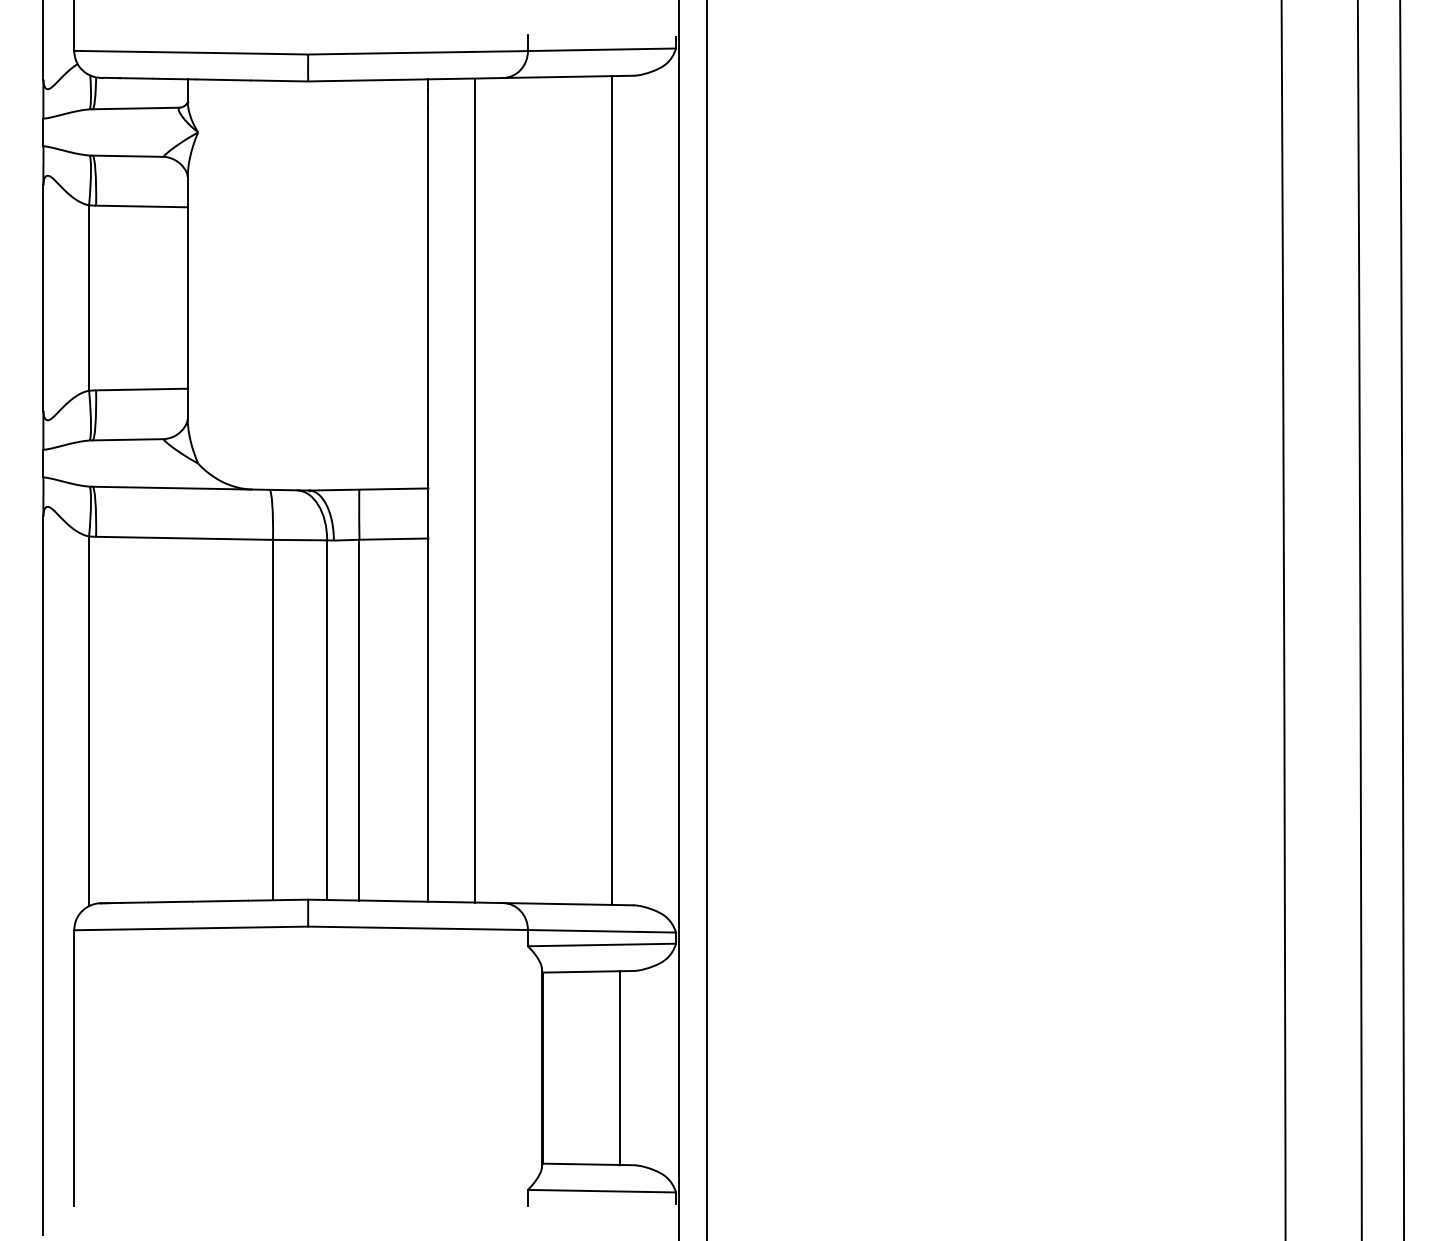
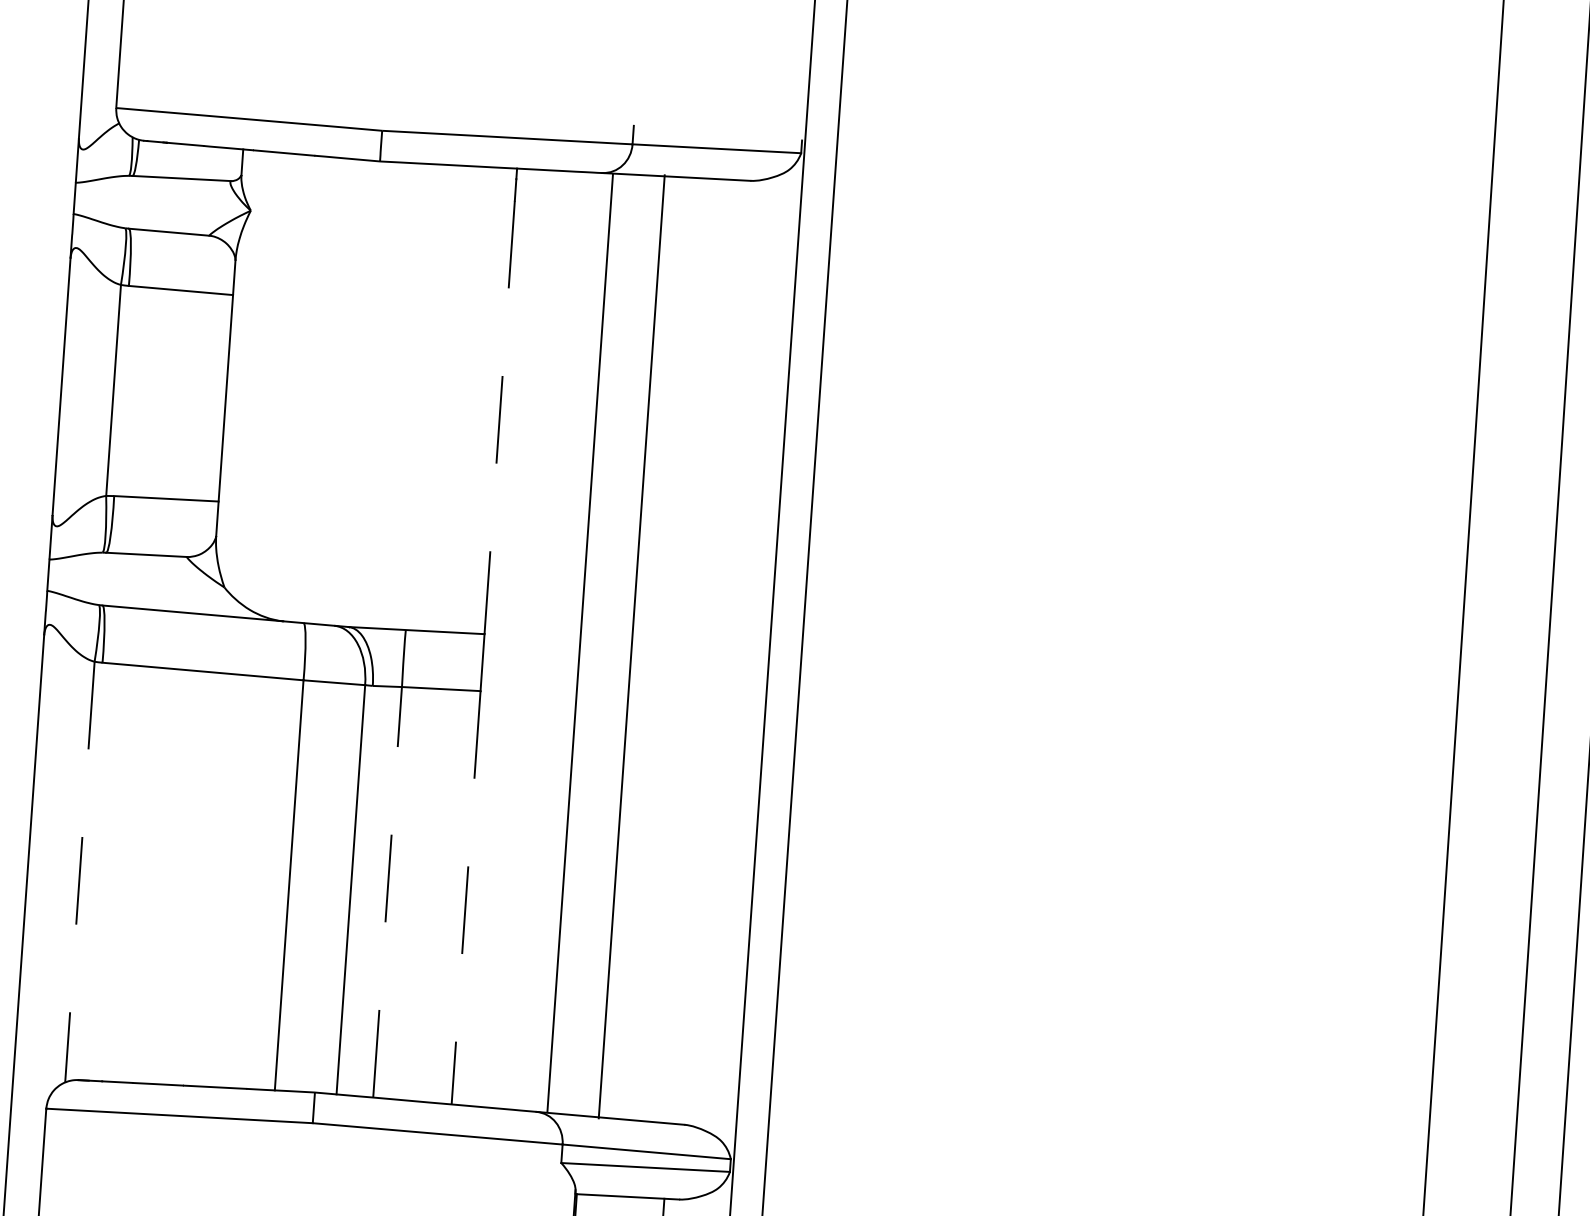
line: (428, 298) -> (499, 418), solid -> dashed
line: (474, 490) -> (580, 643), moved
line: (611, 490) -> (631, 646), moved
line: (359, 719) -> (387, 891), solid -> dashed
line: (428, 720) -> (466, 898), solid -> dashed
line: (89, 721) -> (80, 872), solid -> dashed

